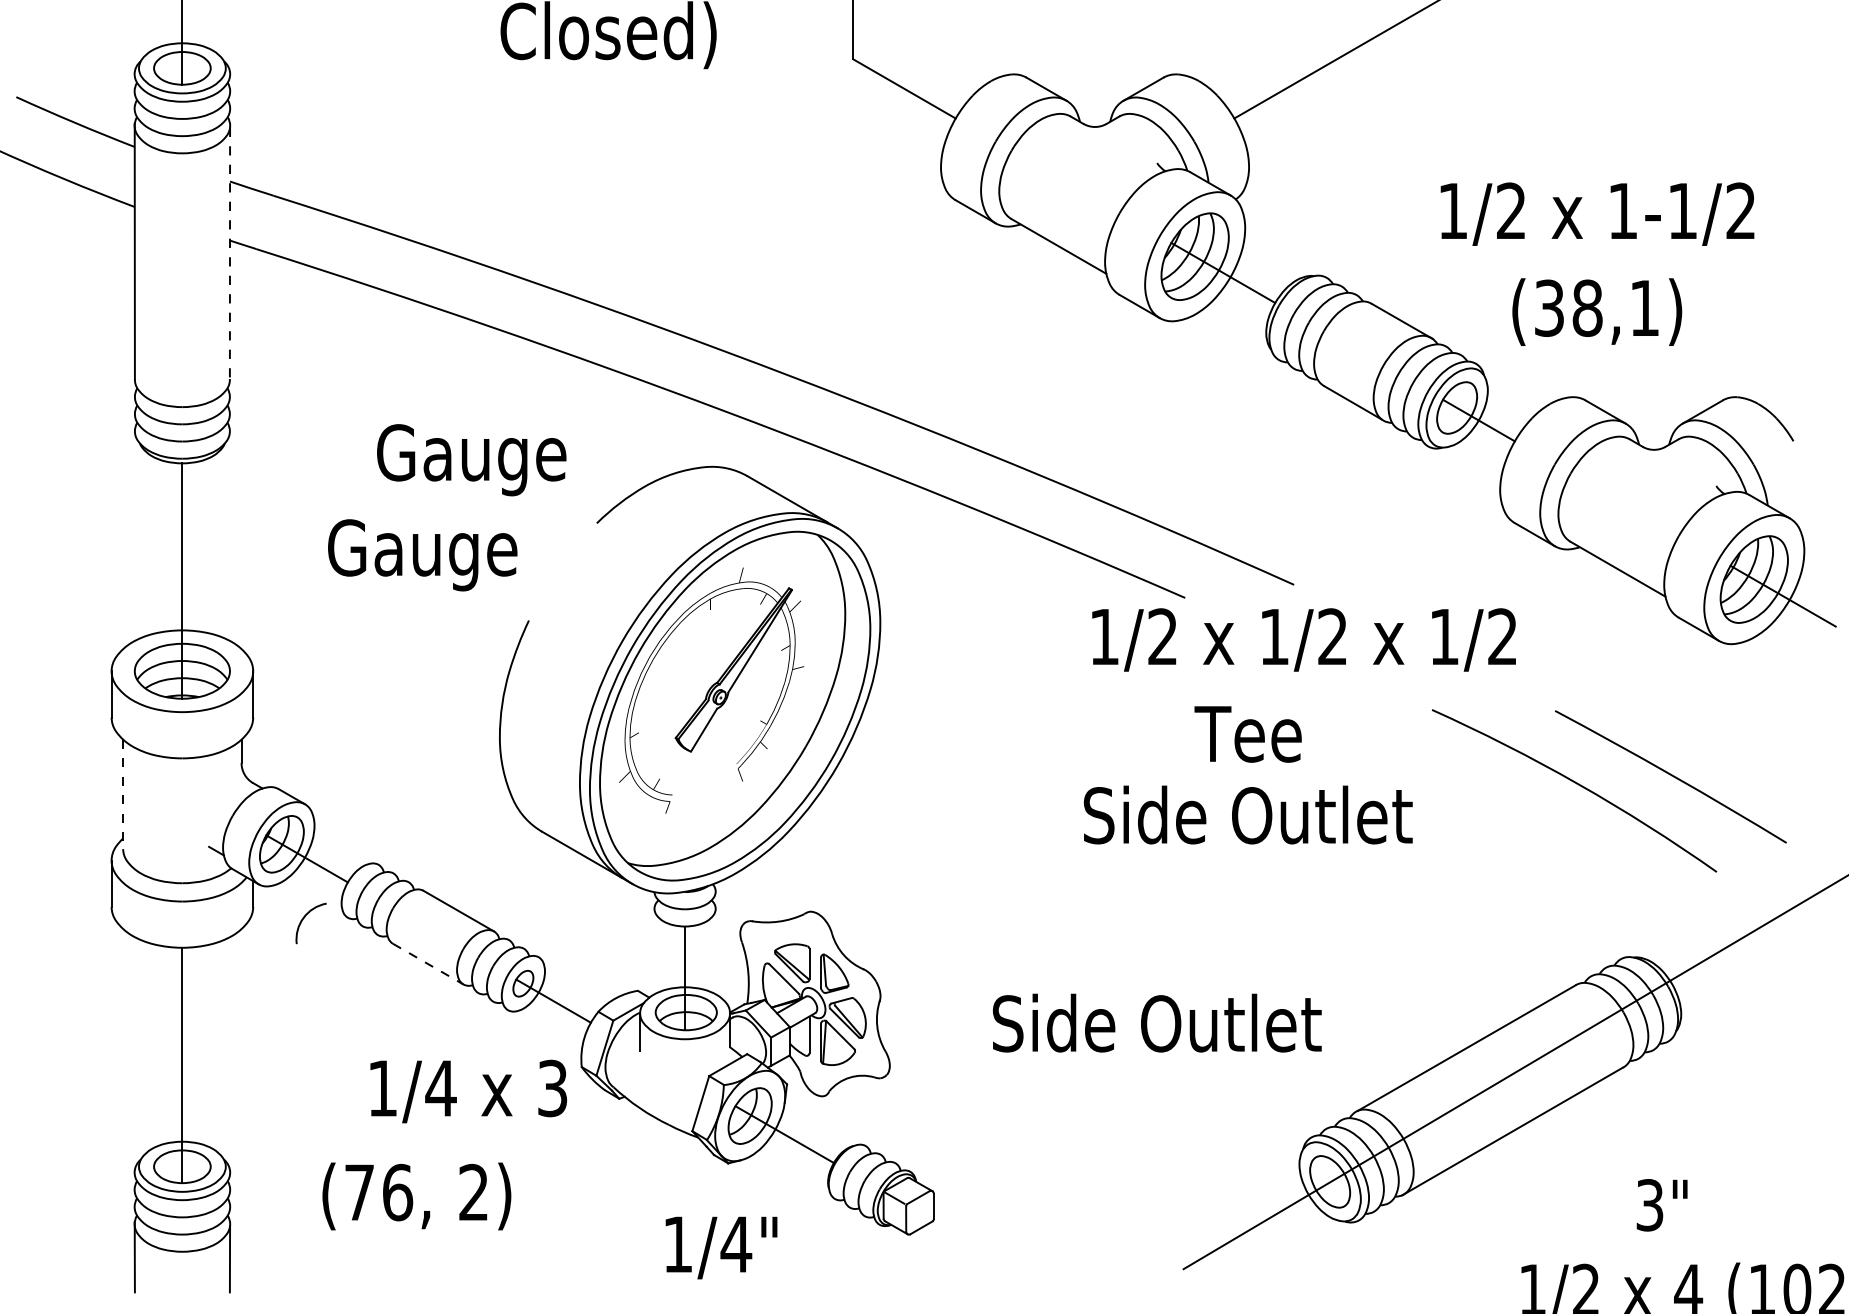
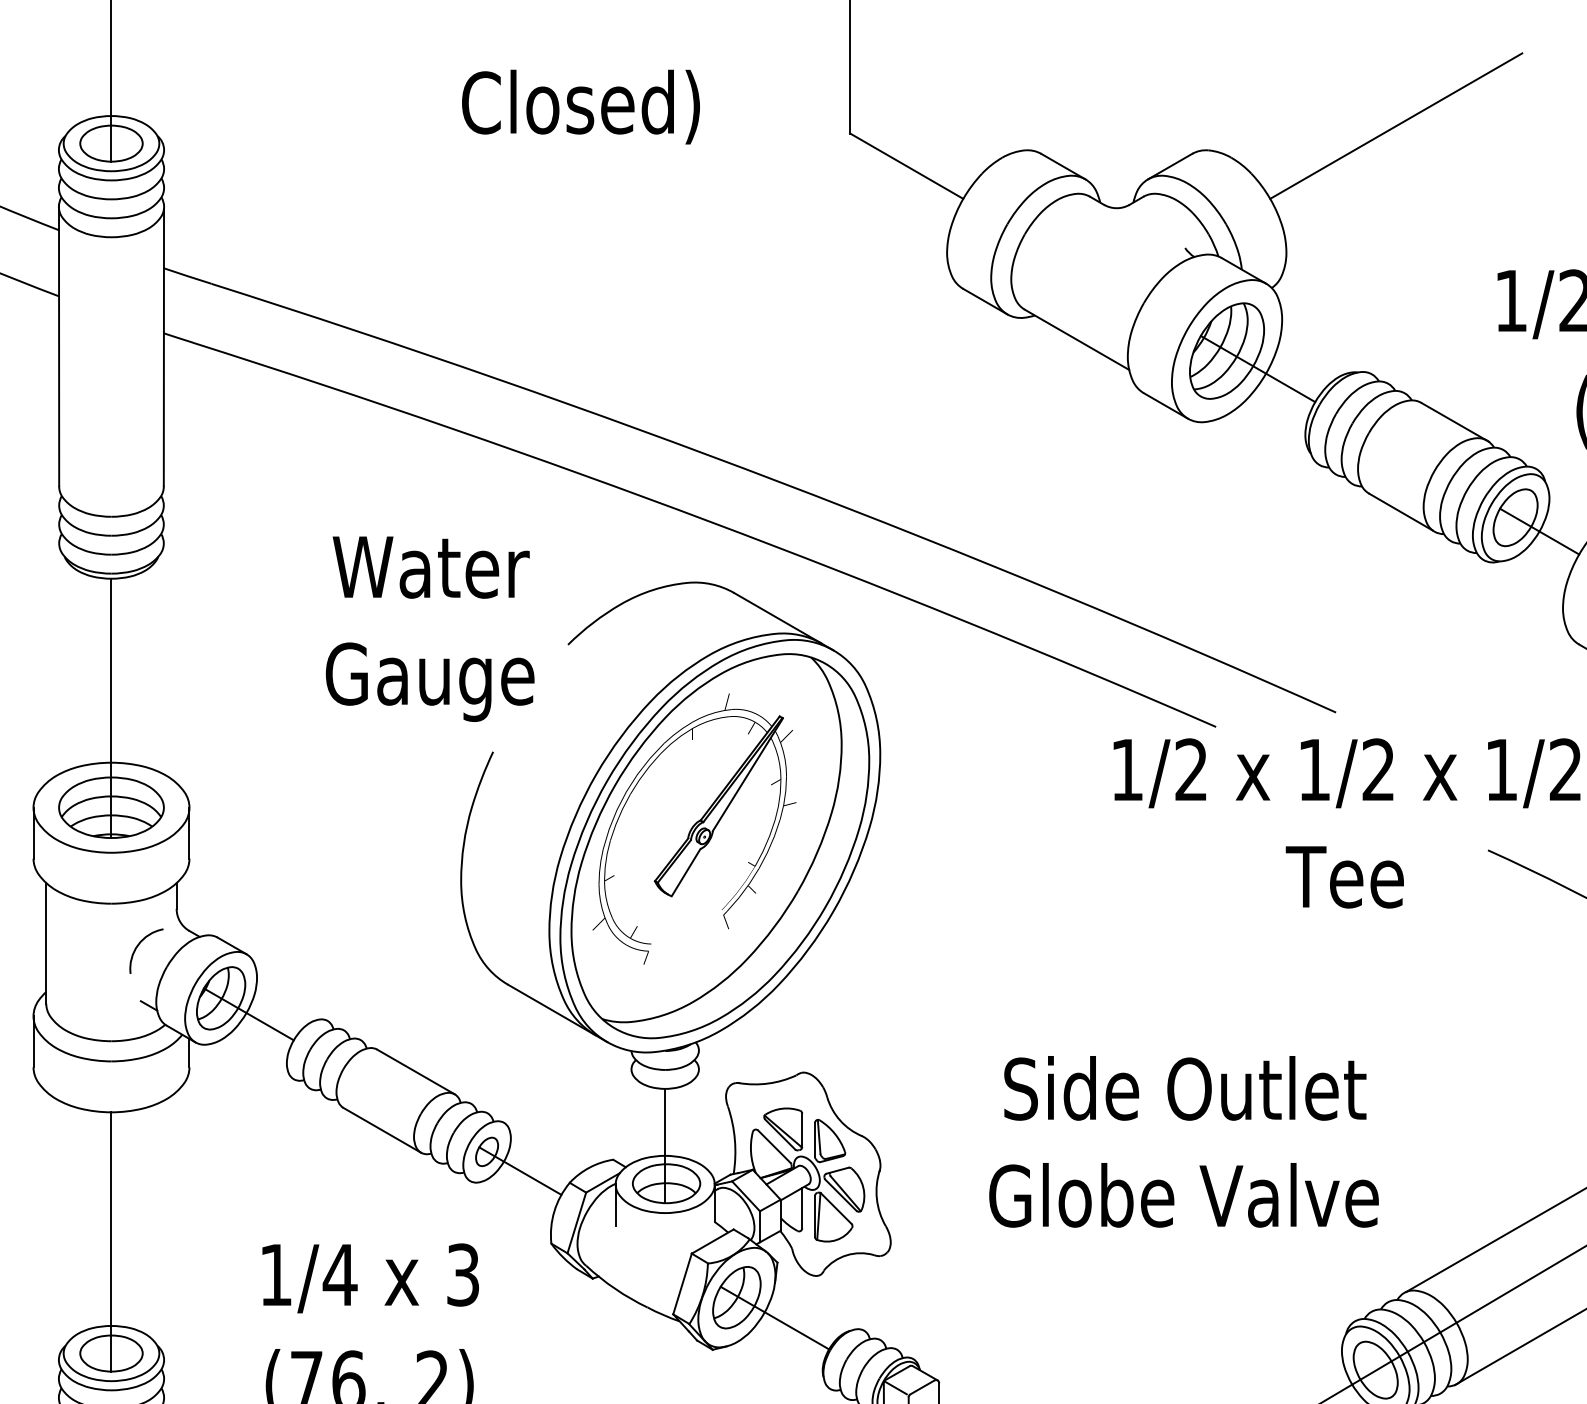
line: (229, 253) -> (163, 347), dashed -> solid
text: (471, 460) -> (429, 575), Gauge -> Water
text: (422, 555) -> (429, 682), moved
text: (1247, 734) -> (1344, 877), moved
line: (123, 794) -> (46, 943), dashed -> solid
text: (1248, 814) -> (1185, 1087), moved
arc: (305, 917) -> (140, 944), moved
line: (428, 964) -> (382, 1130), dashed -> solid
text: (1155, 1022) -> (1183, 1194), Side Outlet -> Globe Valve
text: (468, 1091) -> (370, 1278), moved

